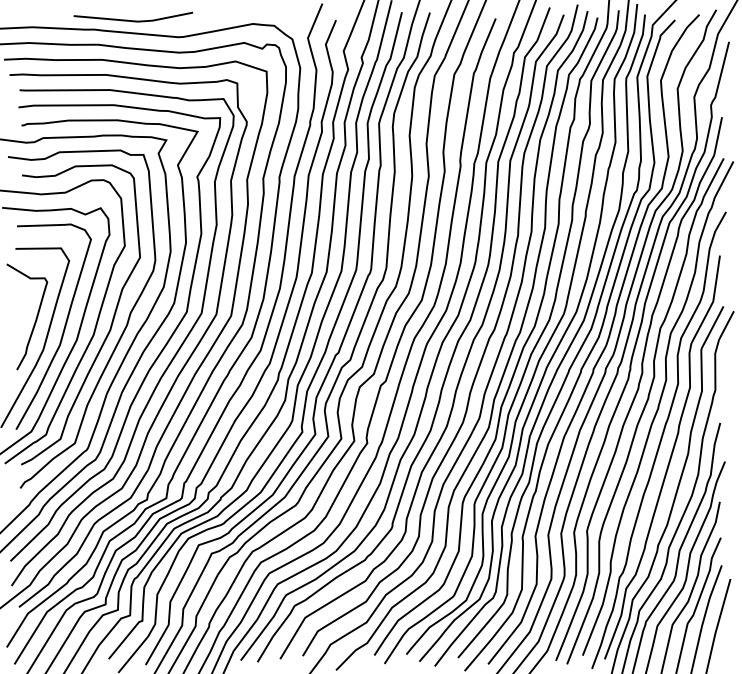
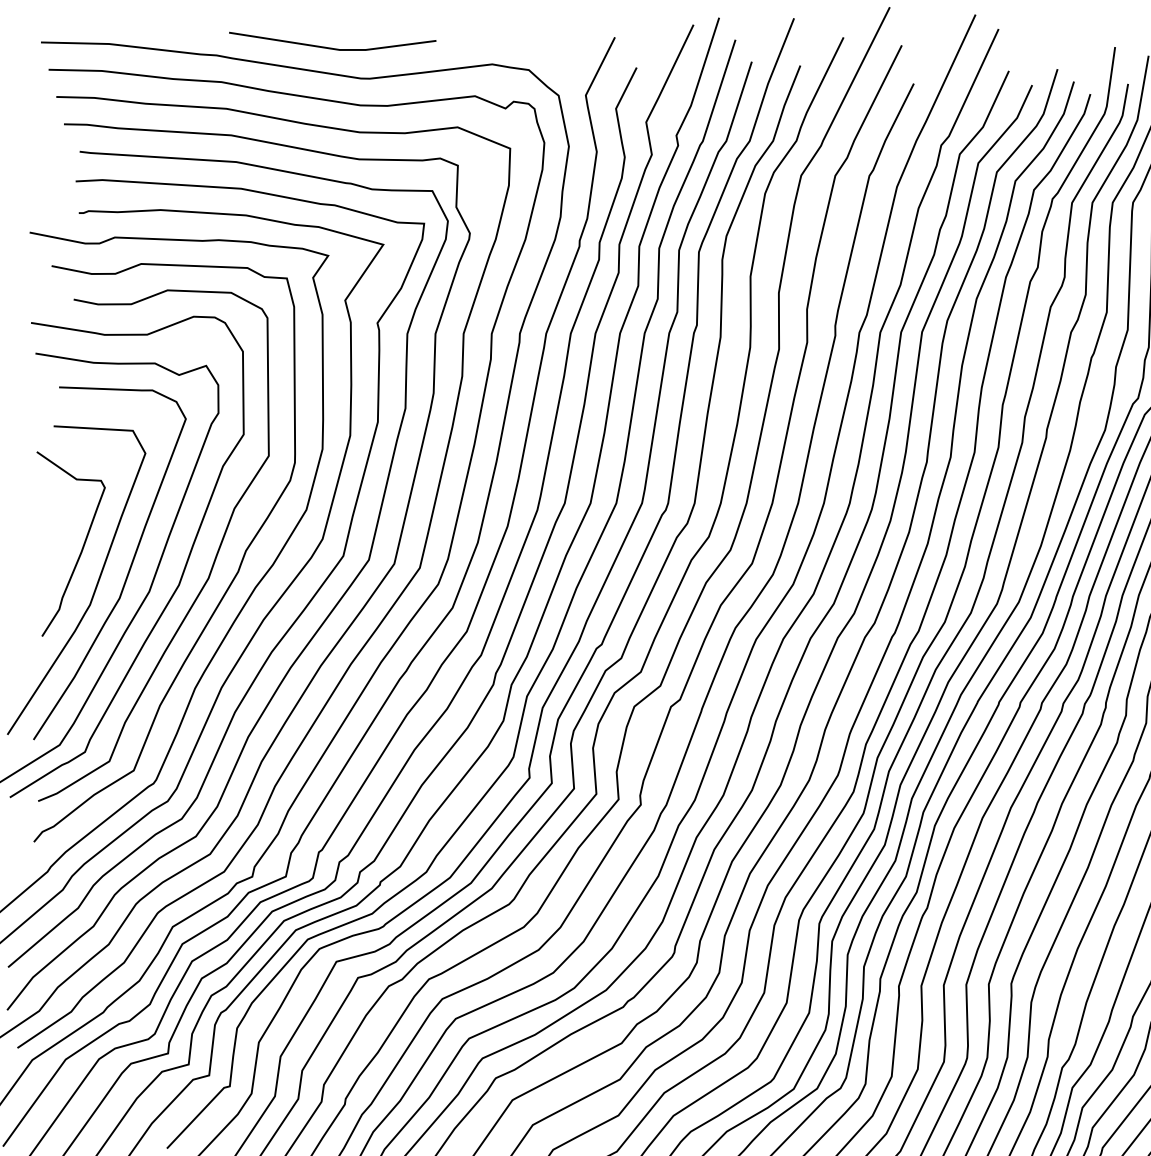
line: (133, 20) -> (332, 47), moved

